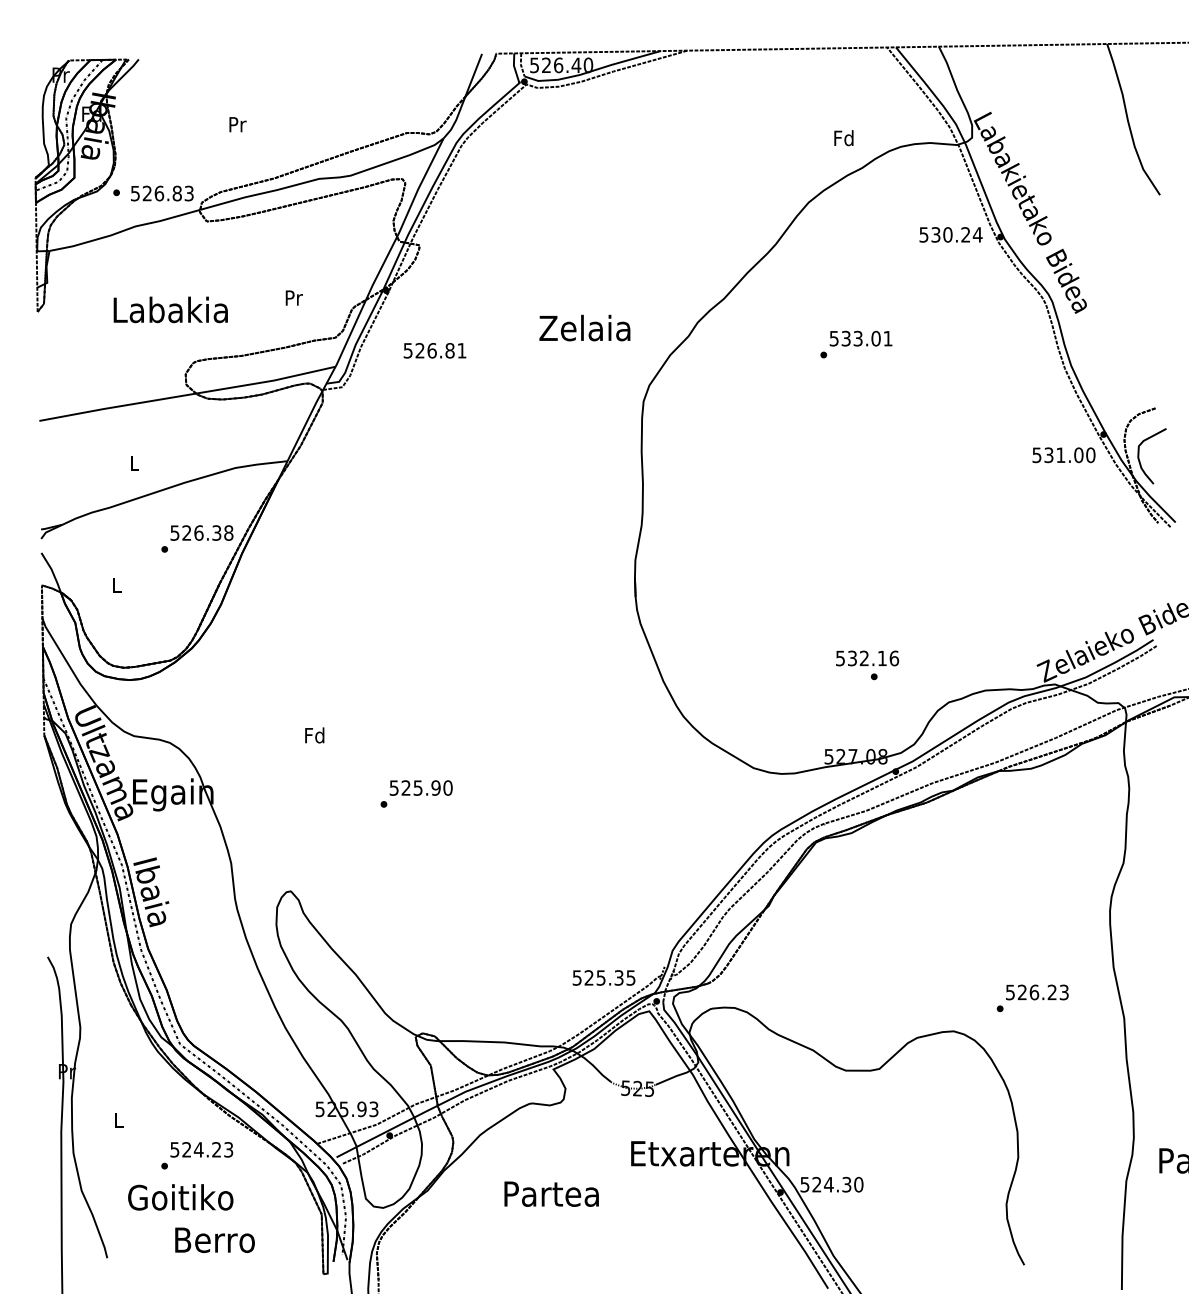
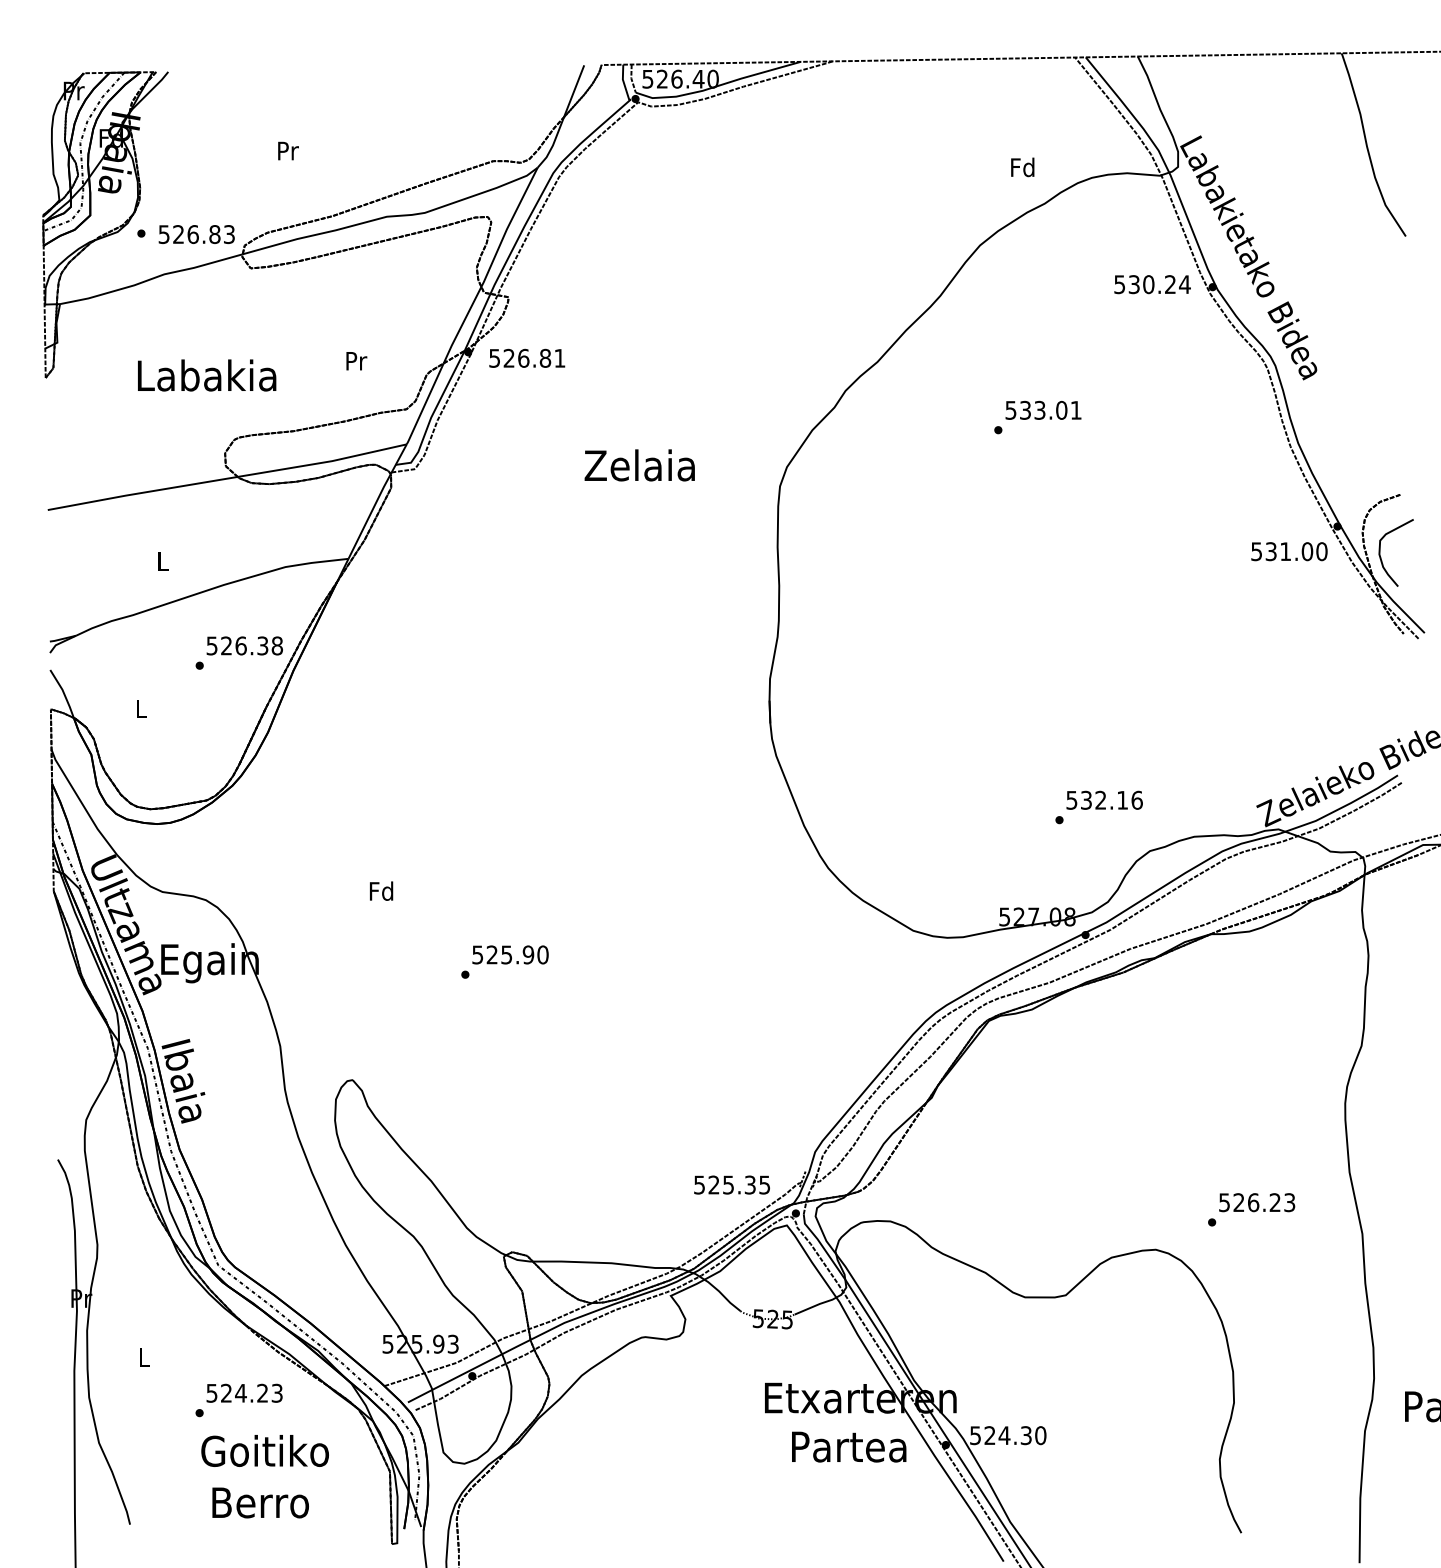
text: (584, 327) -> (639, 464), moved
text: (434, 350) -> (526, 358), moved
text: (867, 658) -> (1104, 800), moved
text: (551, 1193) -> (848, 1446), moved
text: (180, 1197) -> (264, 1451), moved

